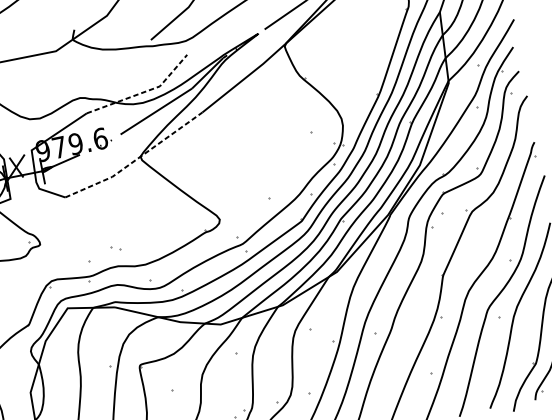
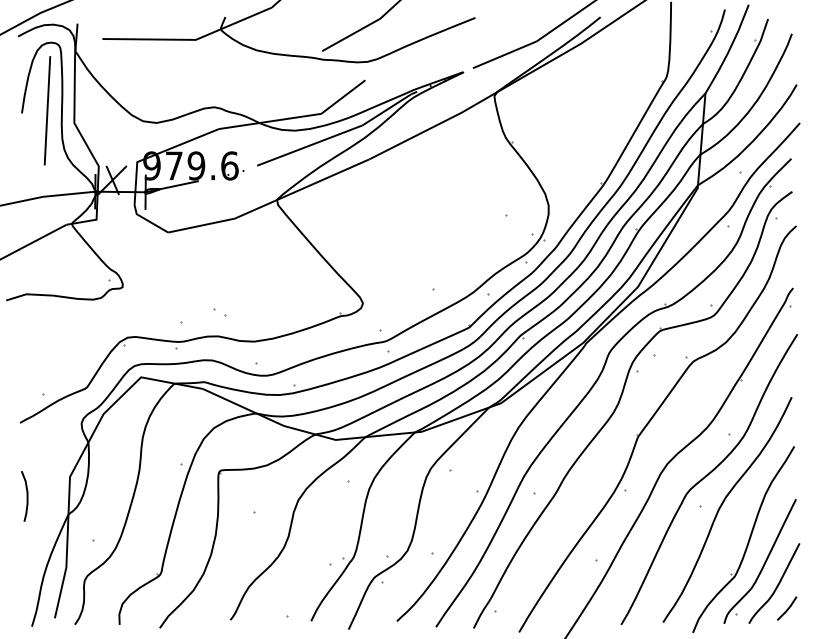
line: (143, 92) -> (298, 117), dashed -> solid
line: (136, 160) -> (270, 203), dashed -> solid

